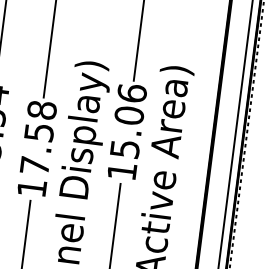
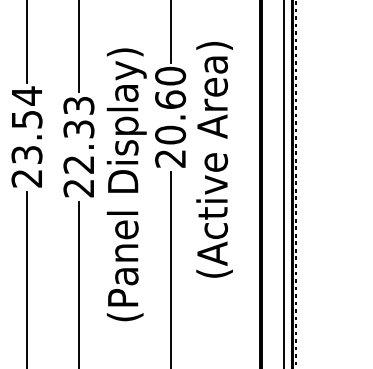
text: (127, 131) -> (170, 116), 15.06 -> 20.60
text: (36, 148) -> (78, 146), 17.58 -> 22.33

